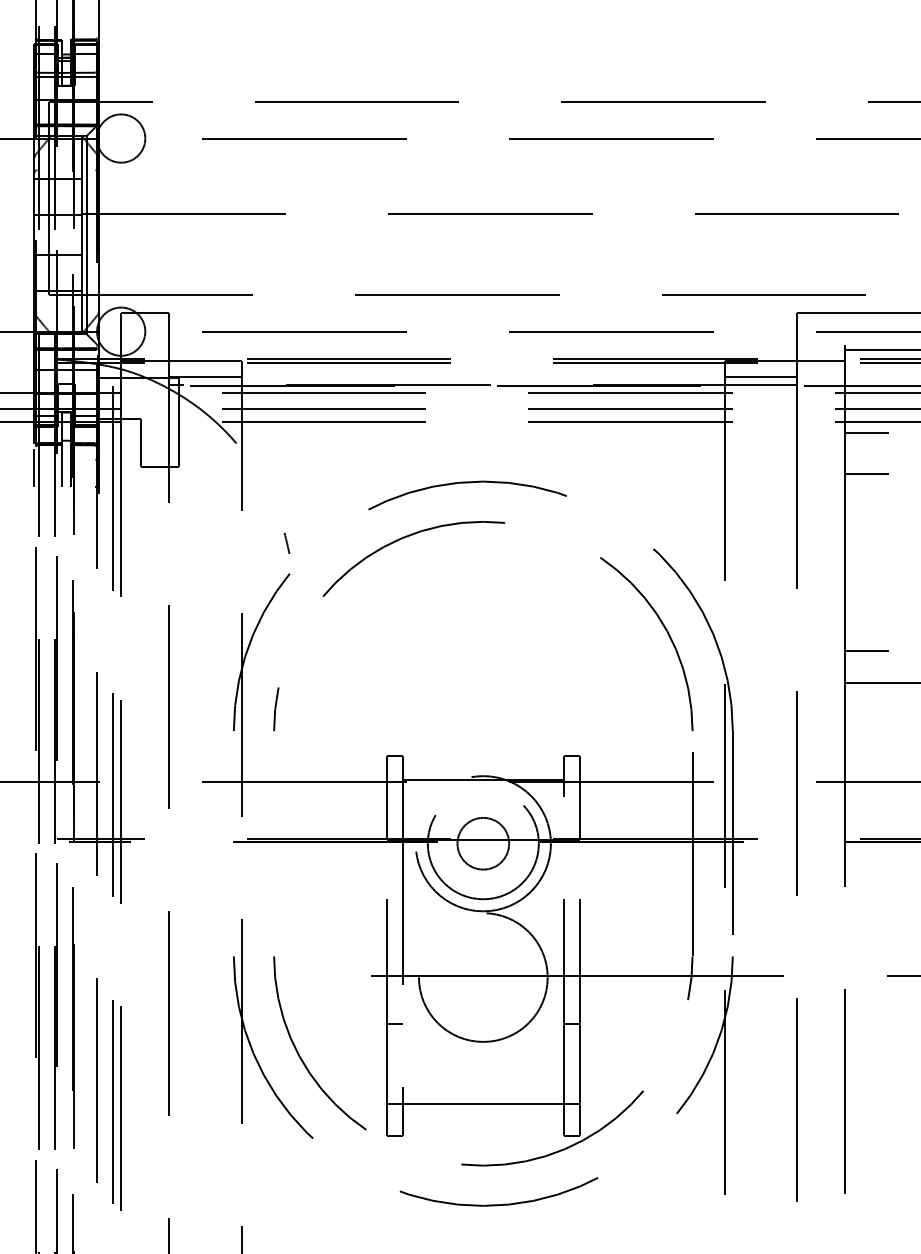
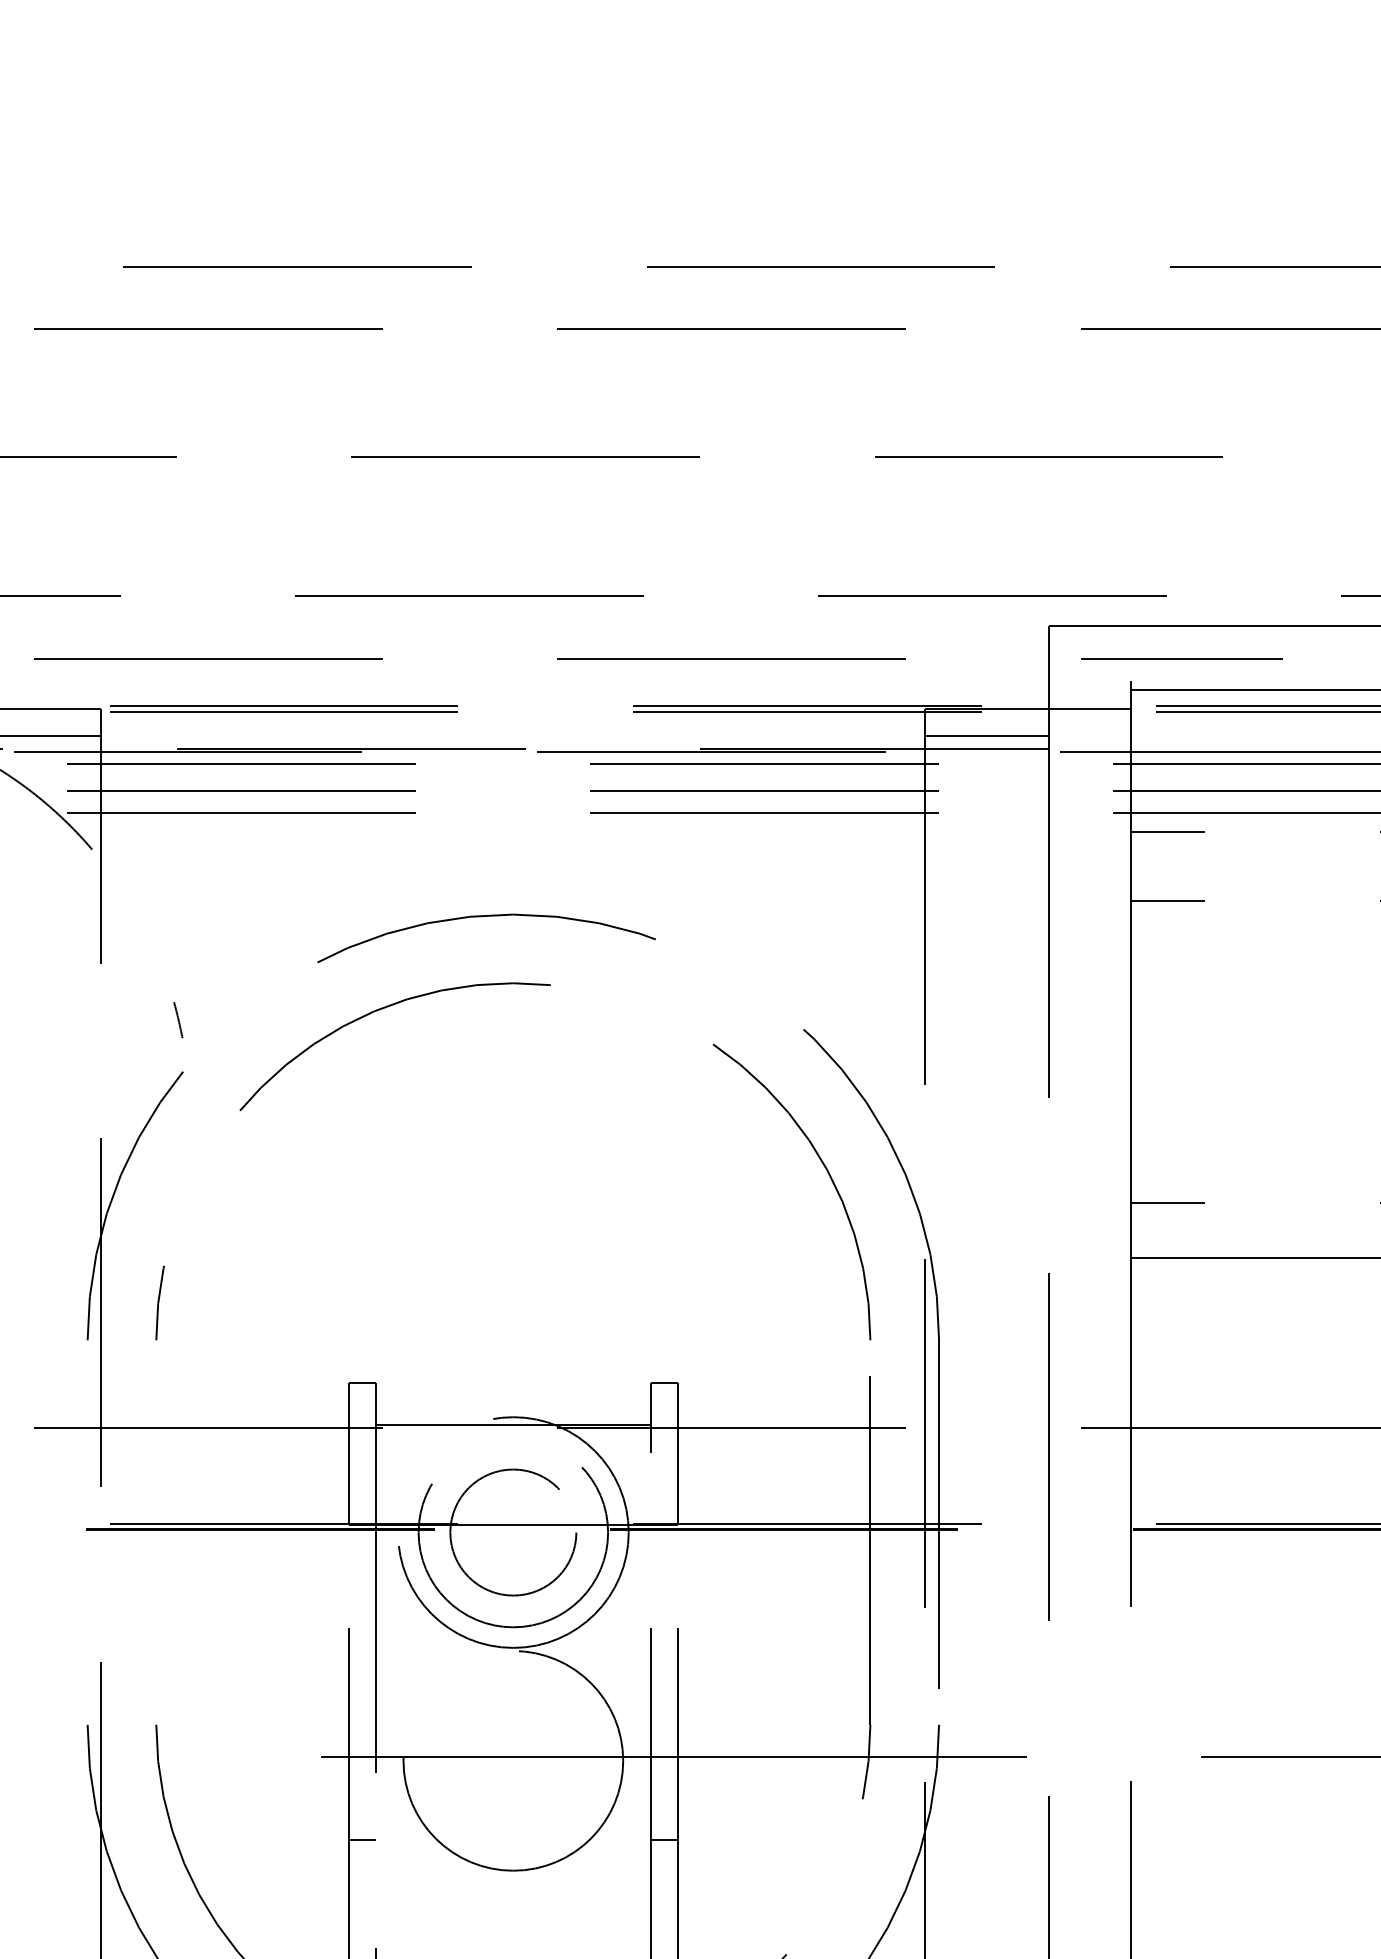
circle: (483, 843) -> (513, 1532), size x1.43

